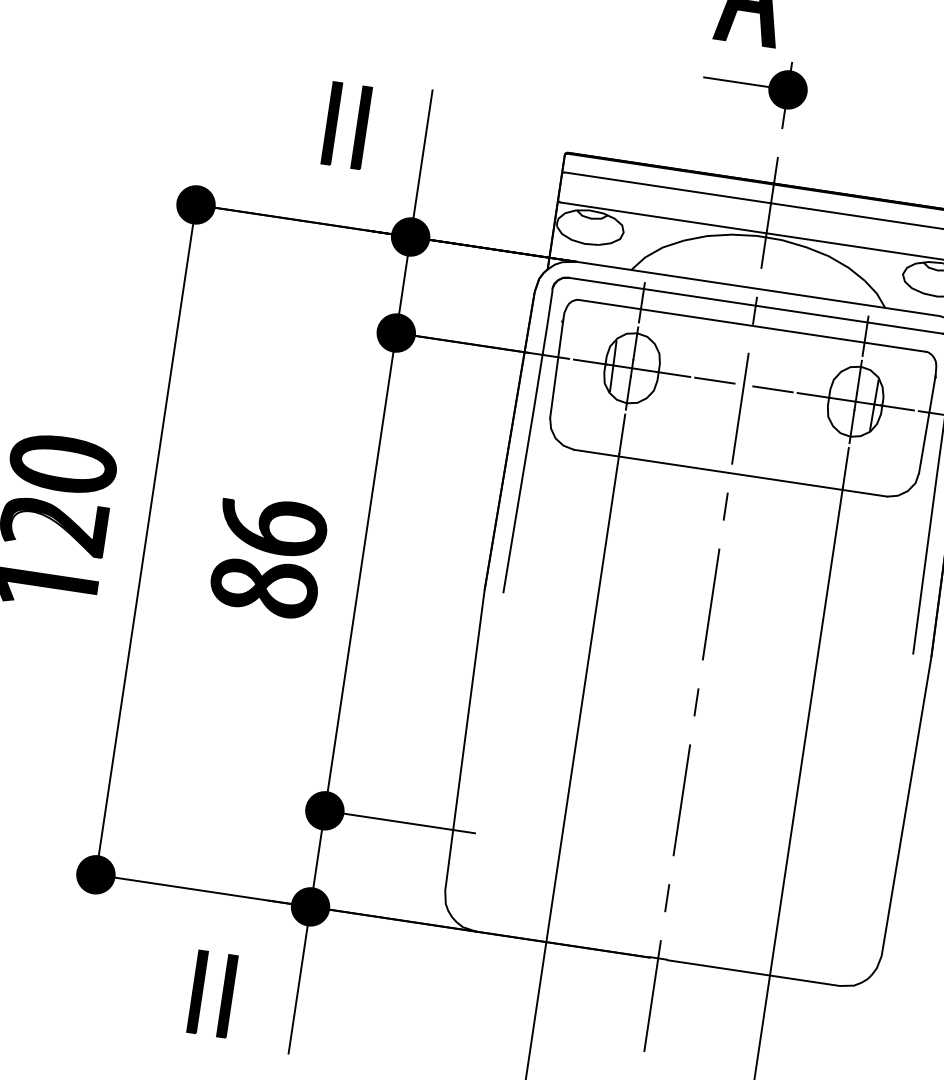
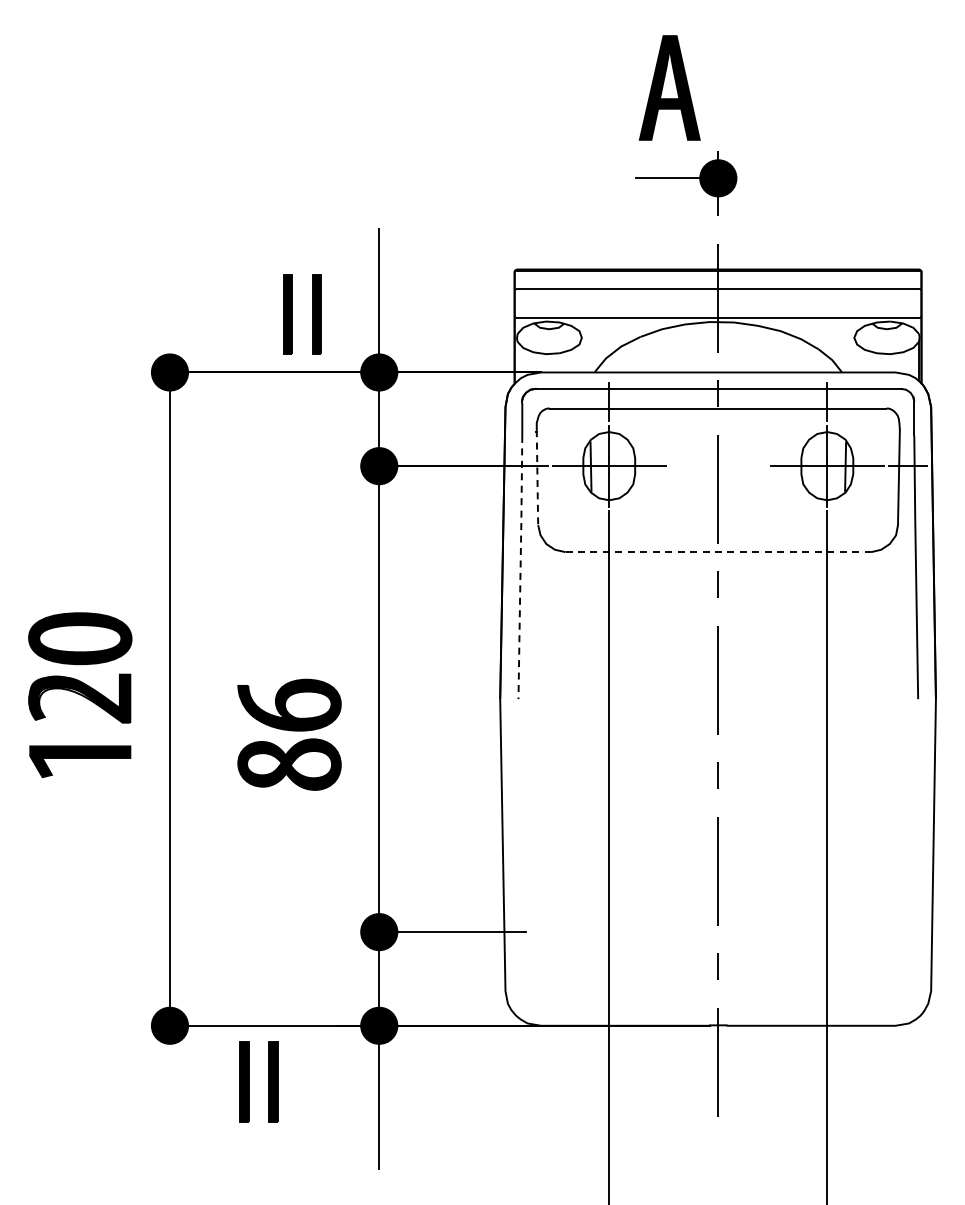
part: (336, 124) -> (292, 314), moved
line: (556, 368) -> (537, 477), solid -> dashed
line: (714, 380) -> (689, 466), removed
line: (772, 389) -> (746, 466), removed
line: (525, 459) -> (520, 568), solid -> dashed
line: (730, 473) -> (718, 552), solid -> dashed
part: (268, 556) -> (289, 734), moved
part: (202, 992) -> (249, 1081), moved

